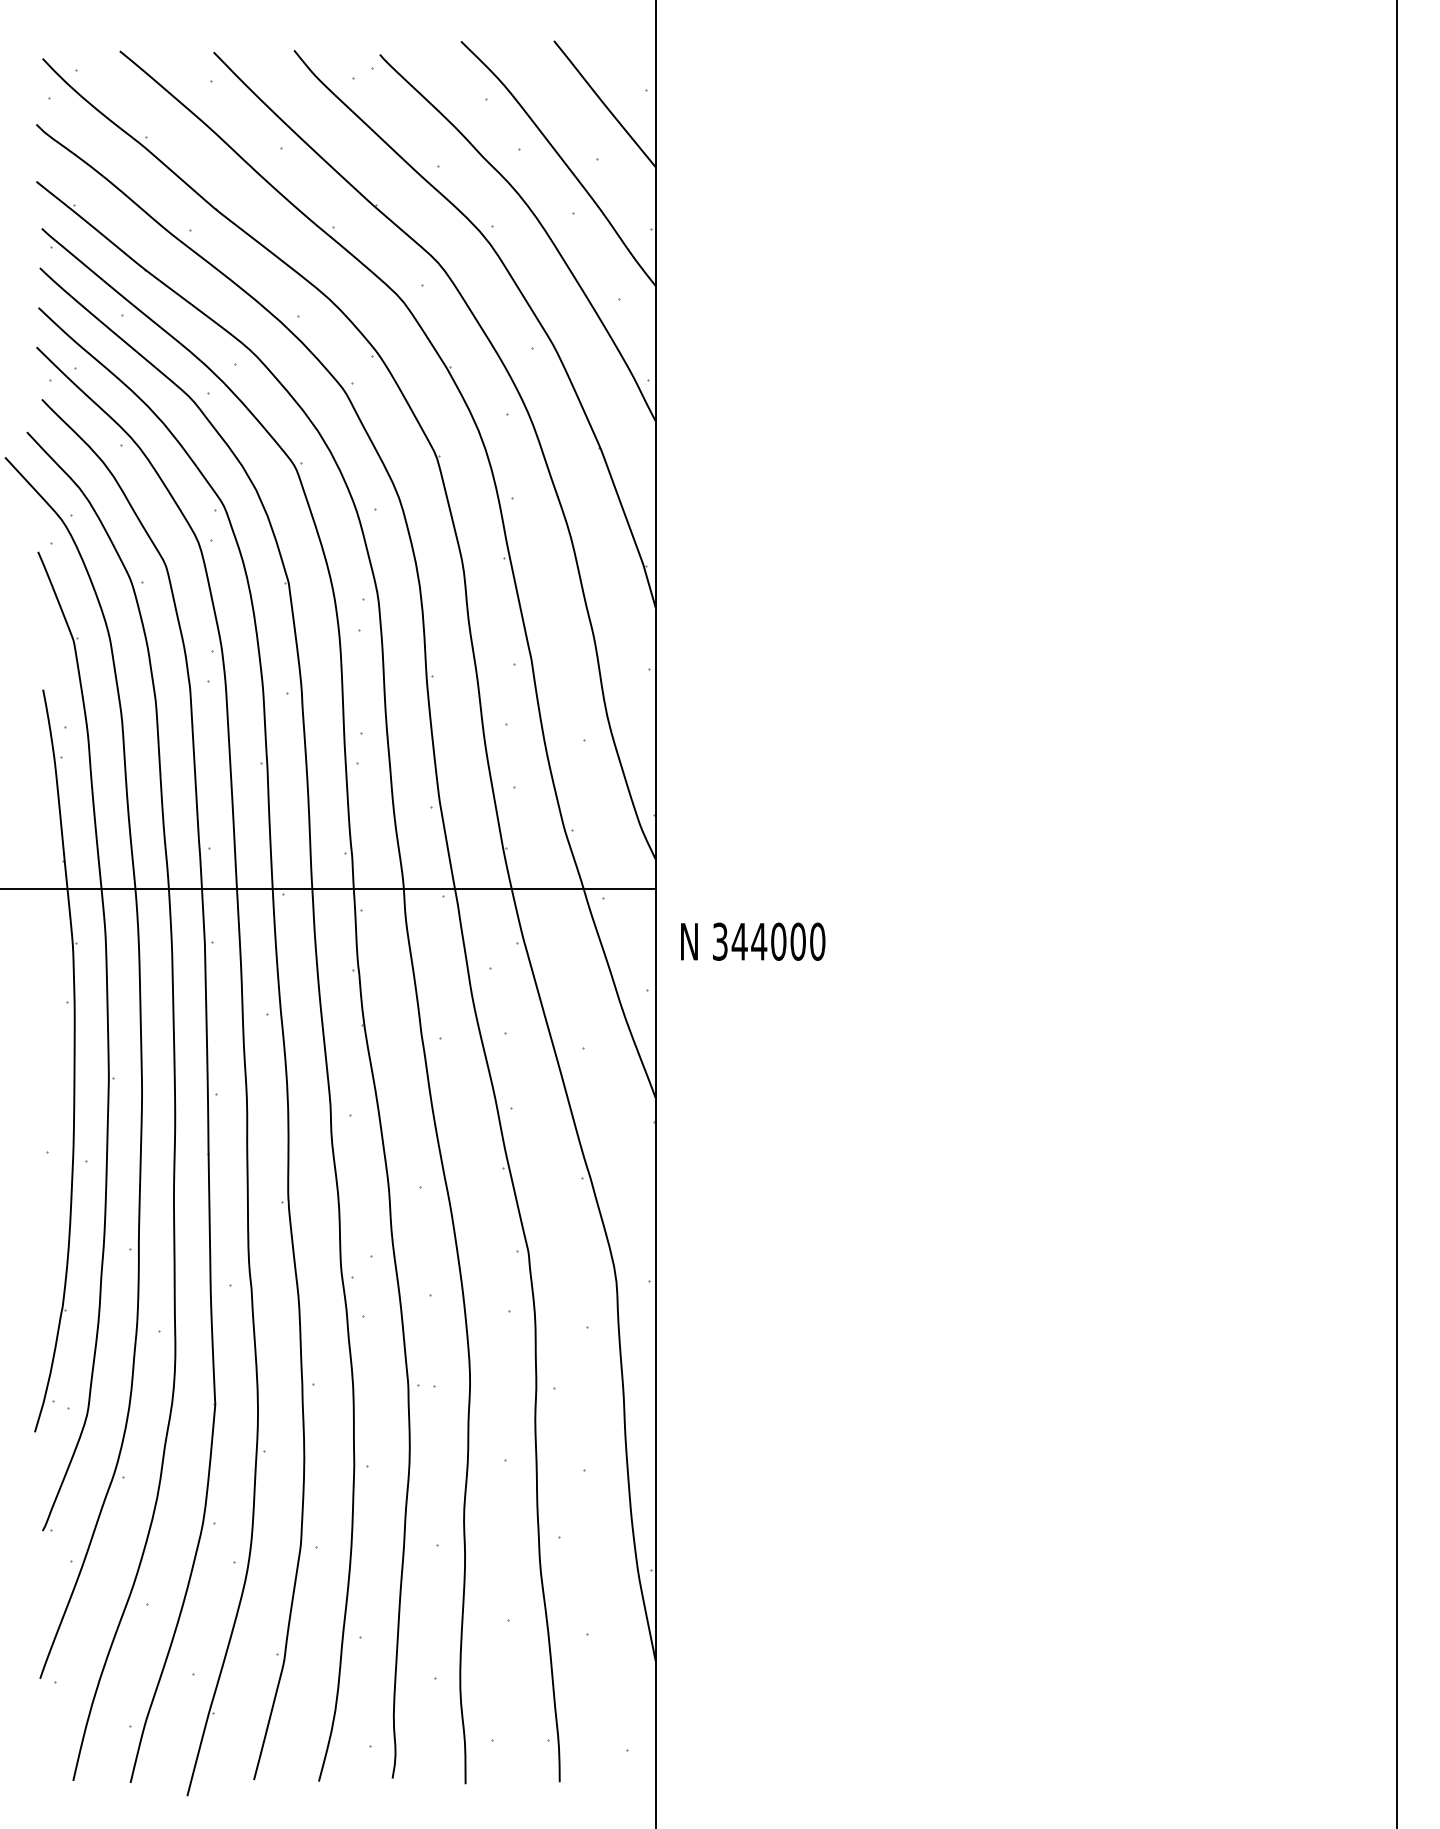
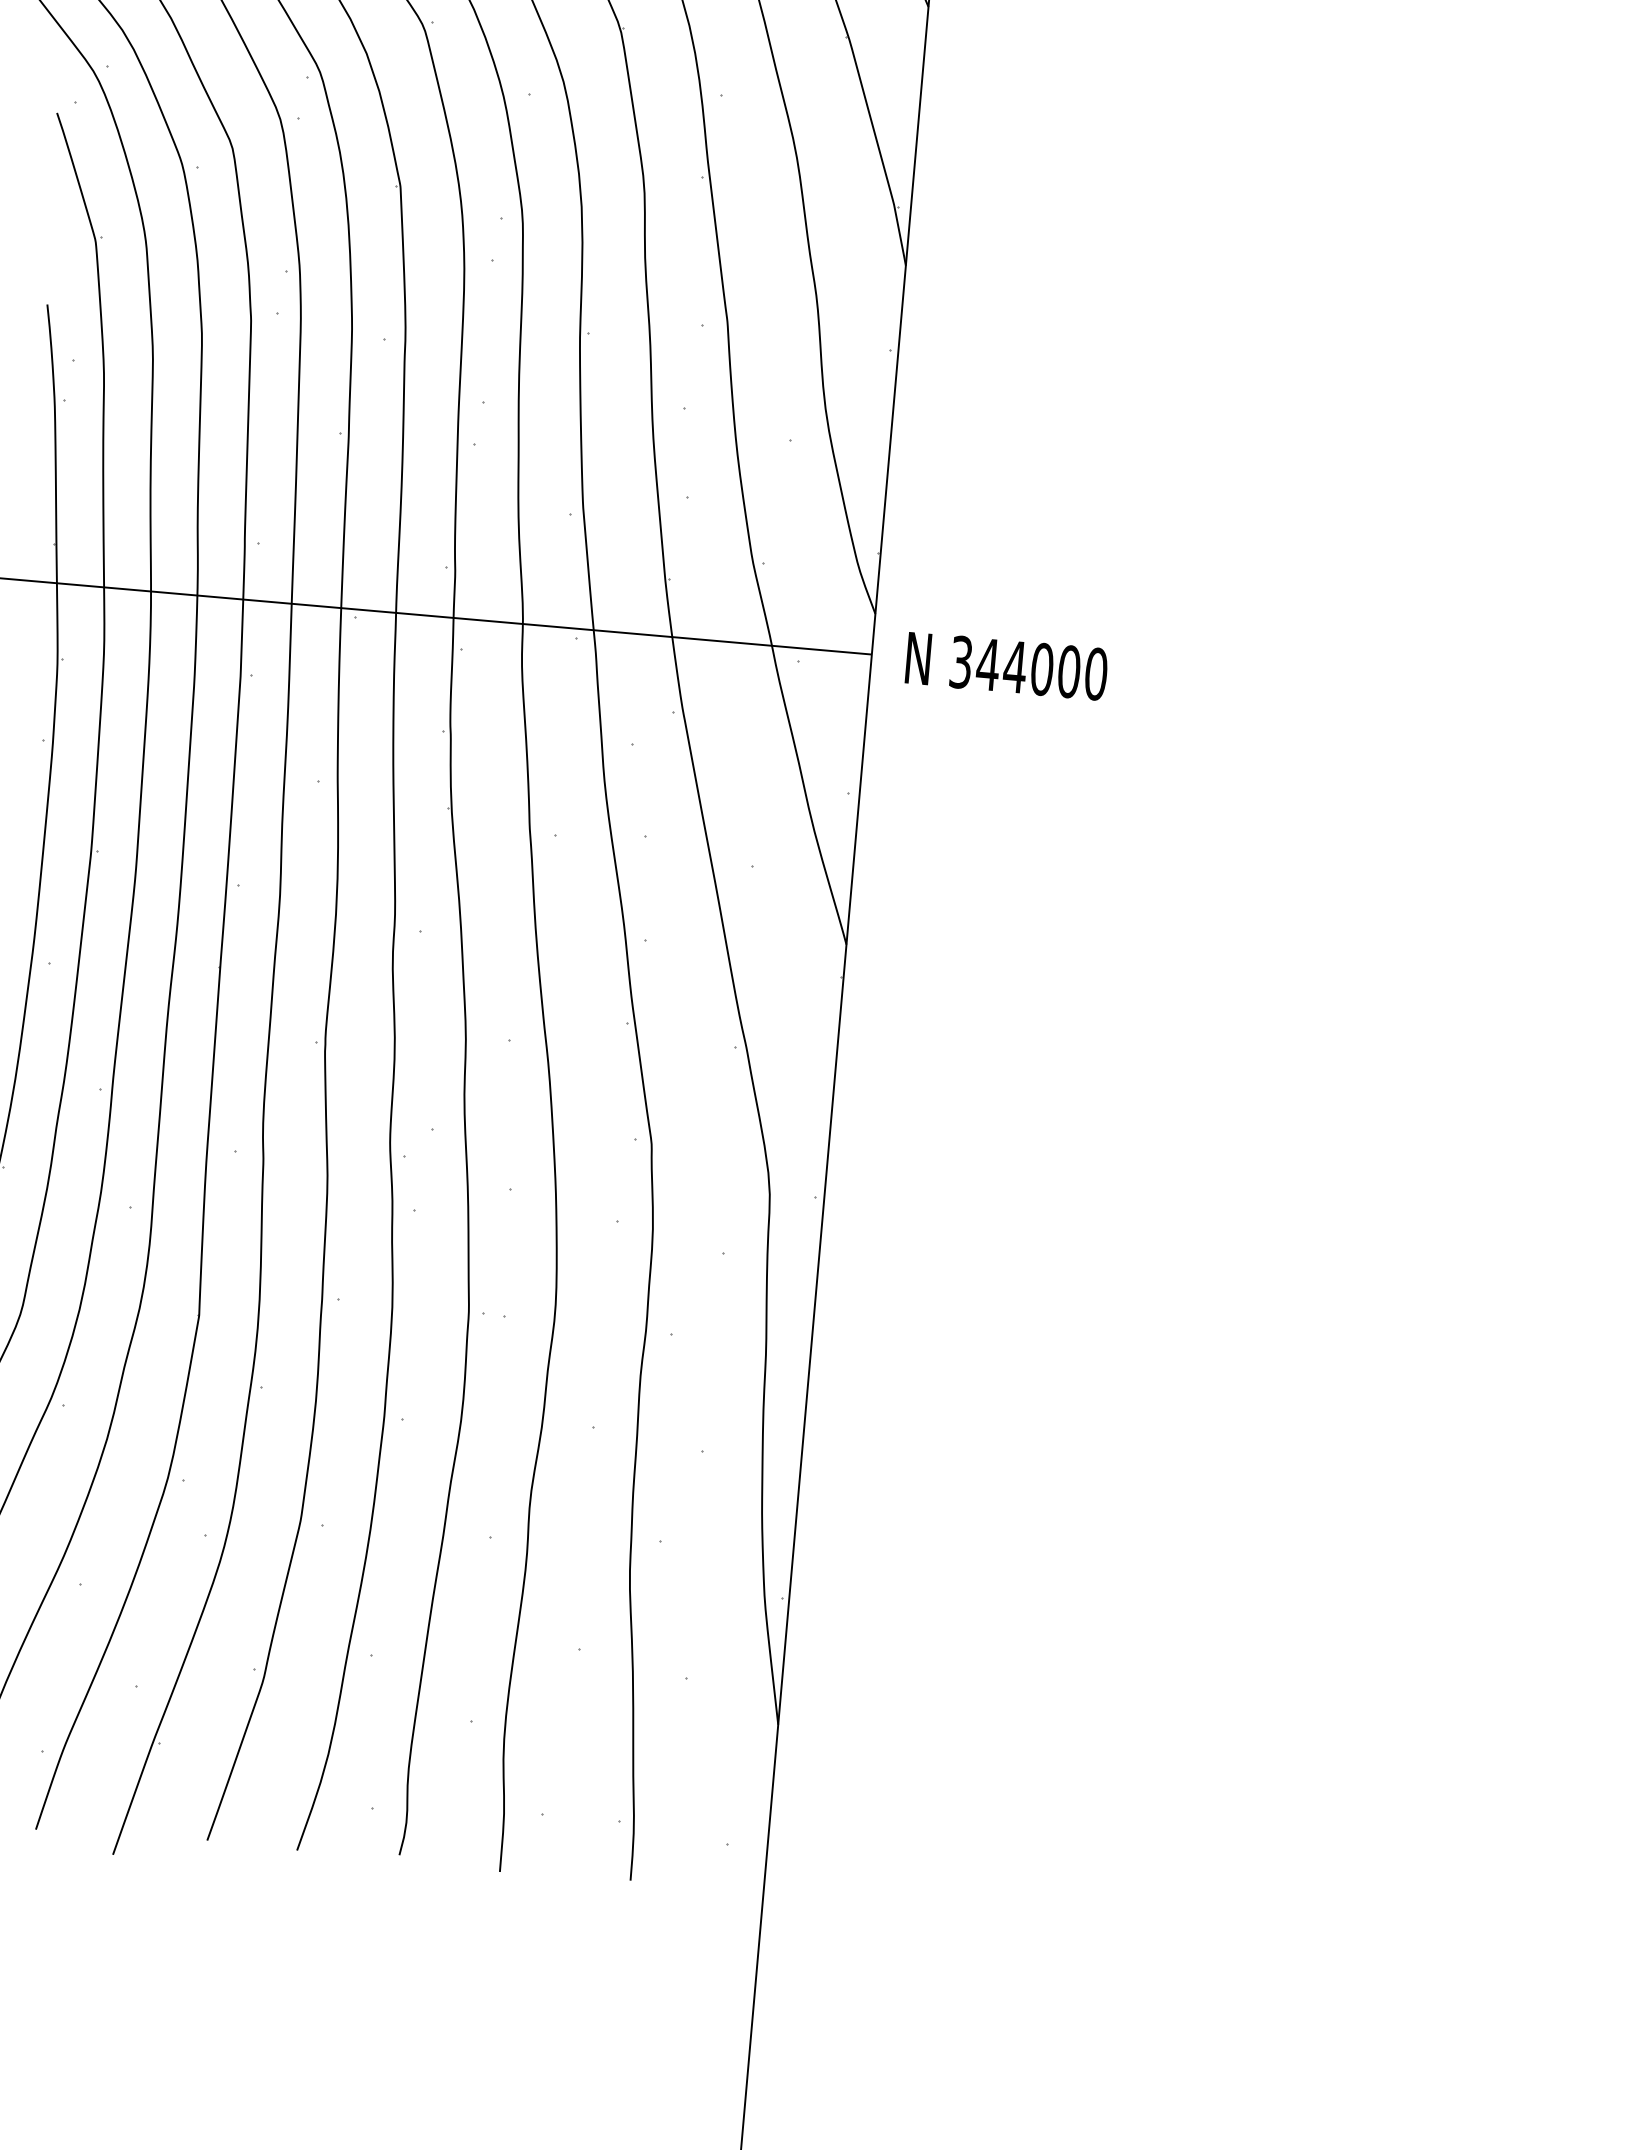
text: (753, 941) -> (1007, 665), moved

